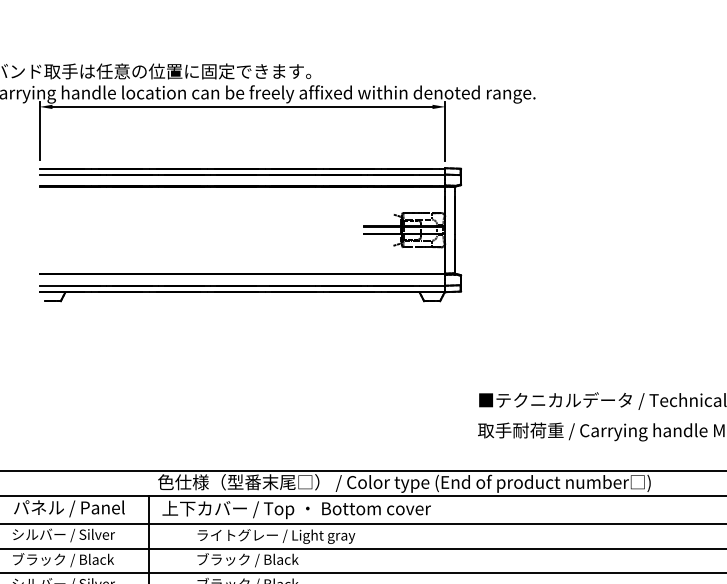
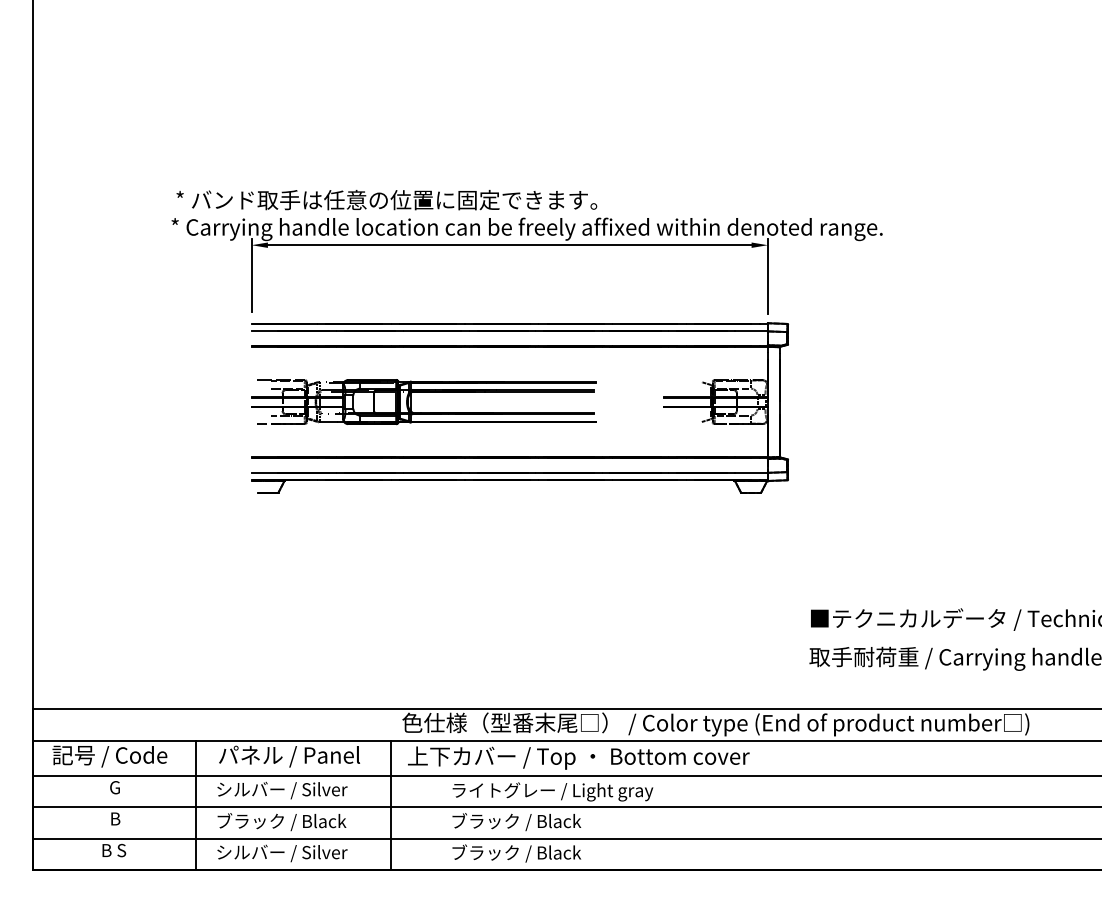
part: (174, 222) -> (423, 392), added

